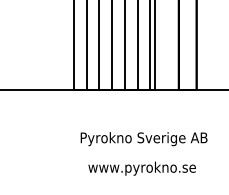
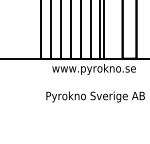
text: (141, 168) -> (93, 69), moved

